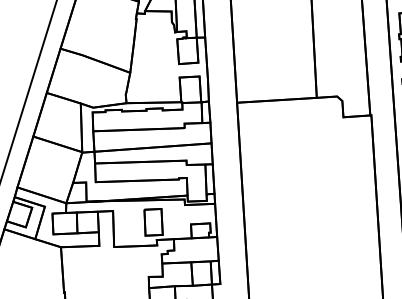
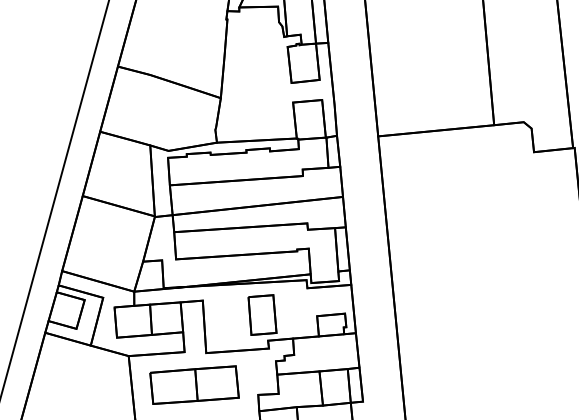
part: (105, 268) -> (194, 384), added

